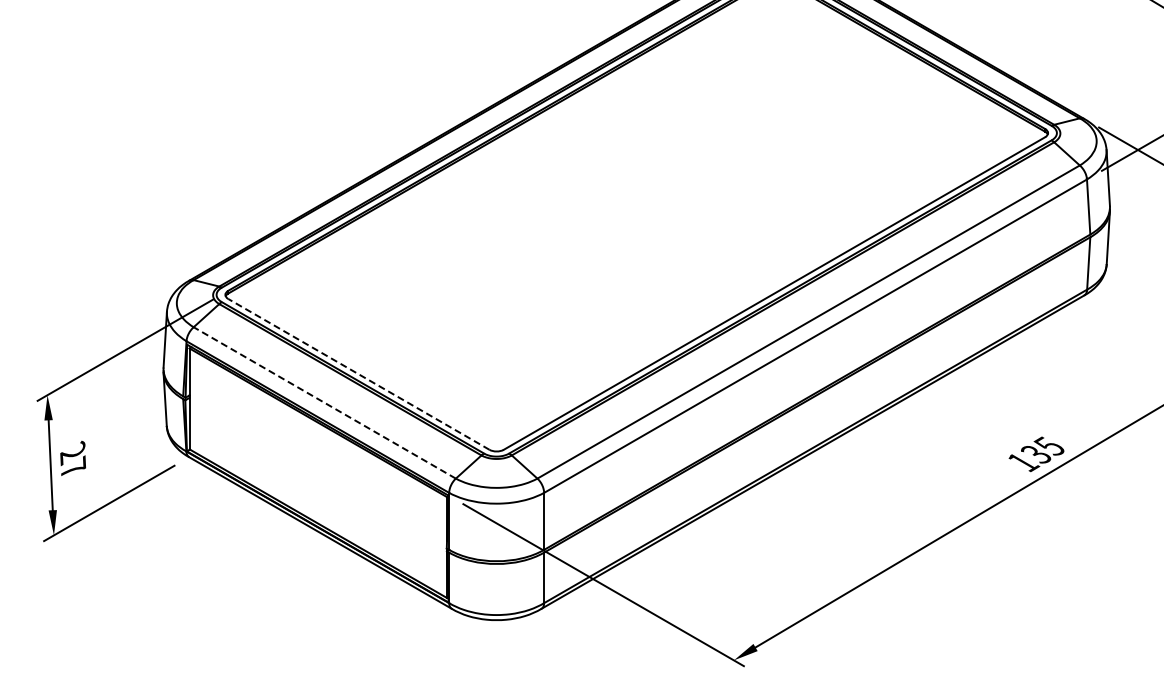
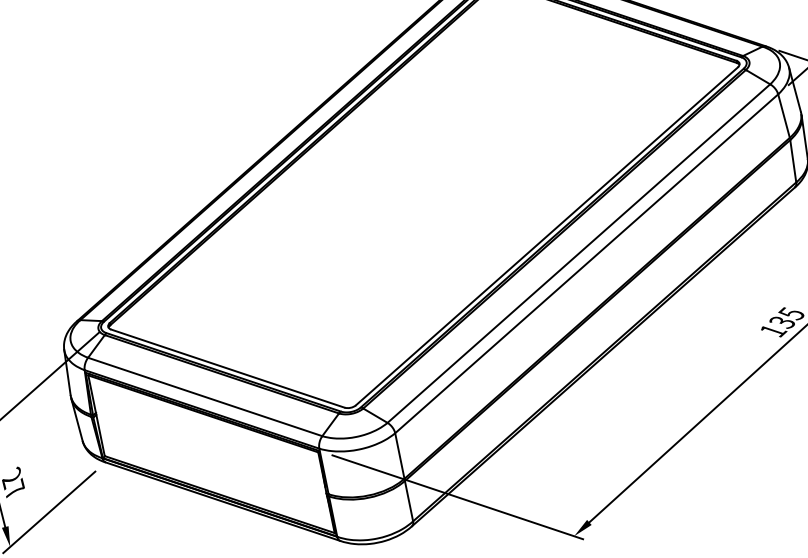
line: (358, 374) -> (227, 368), dashed -> solid
line: (324, 402) -> (204, 396), dashed -> solid

